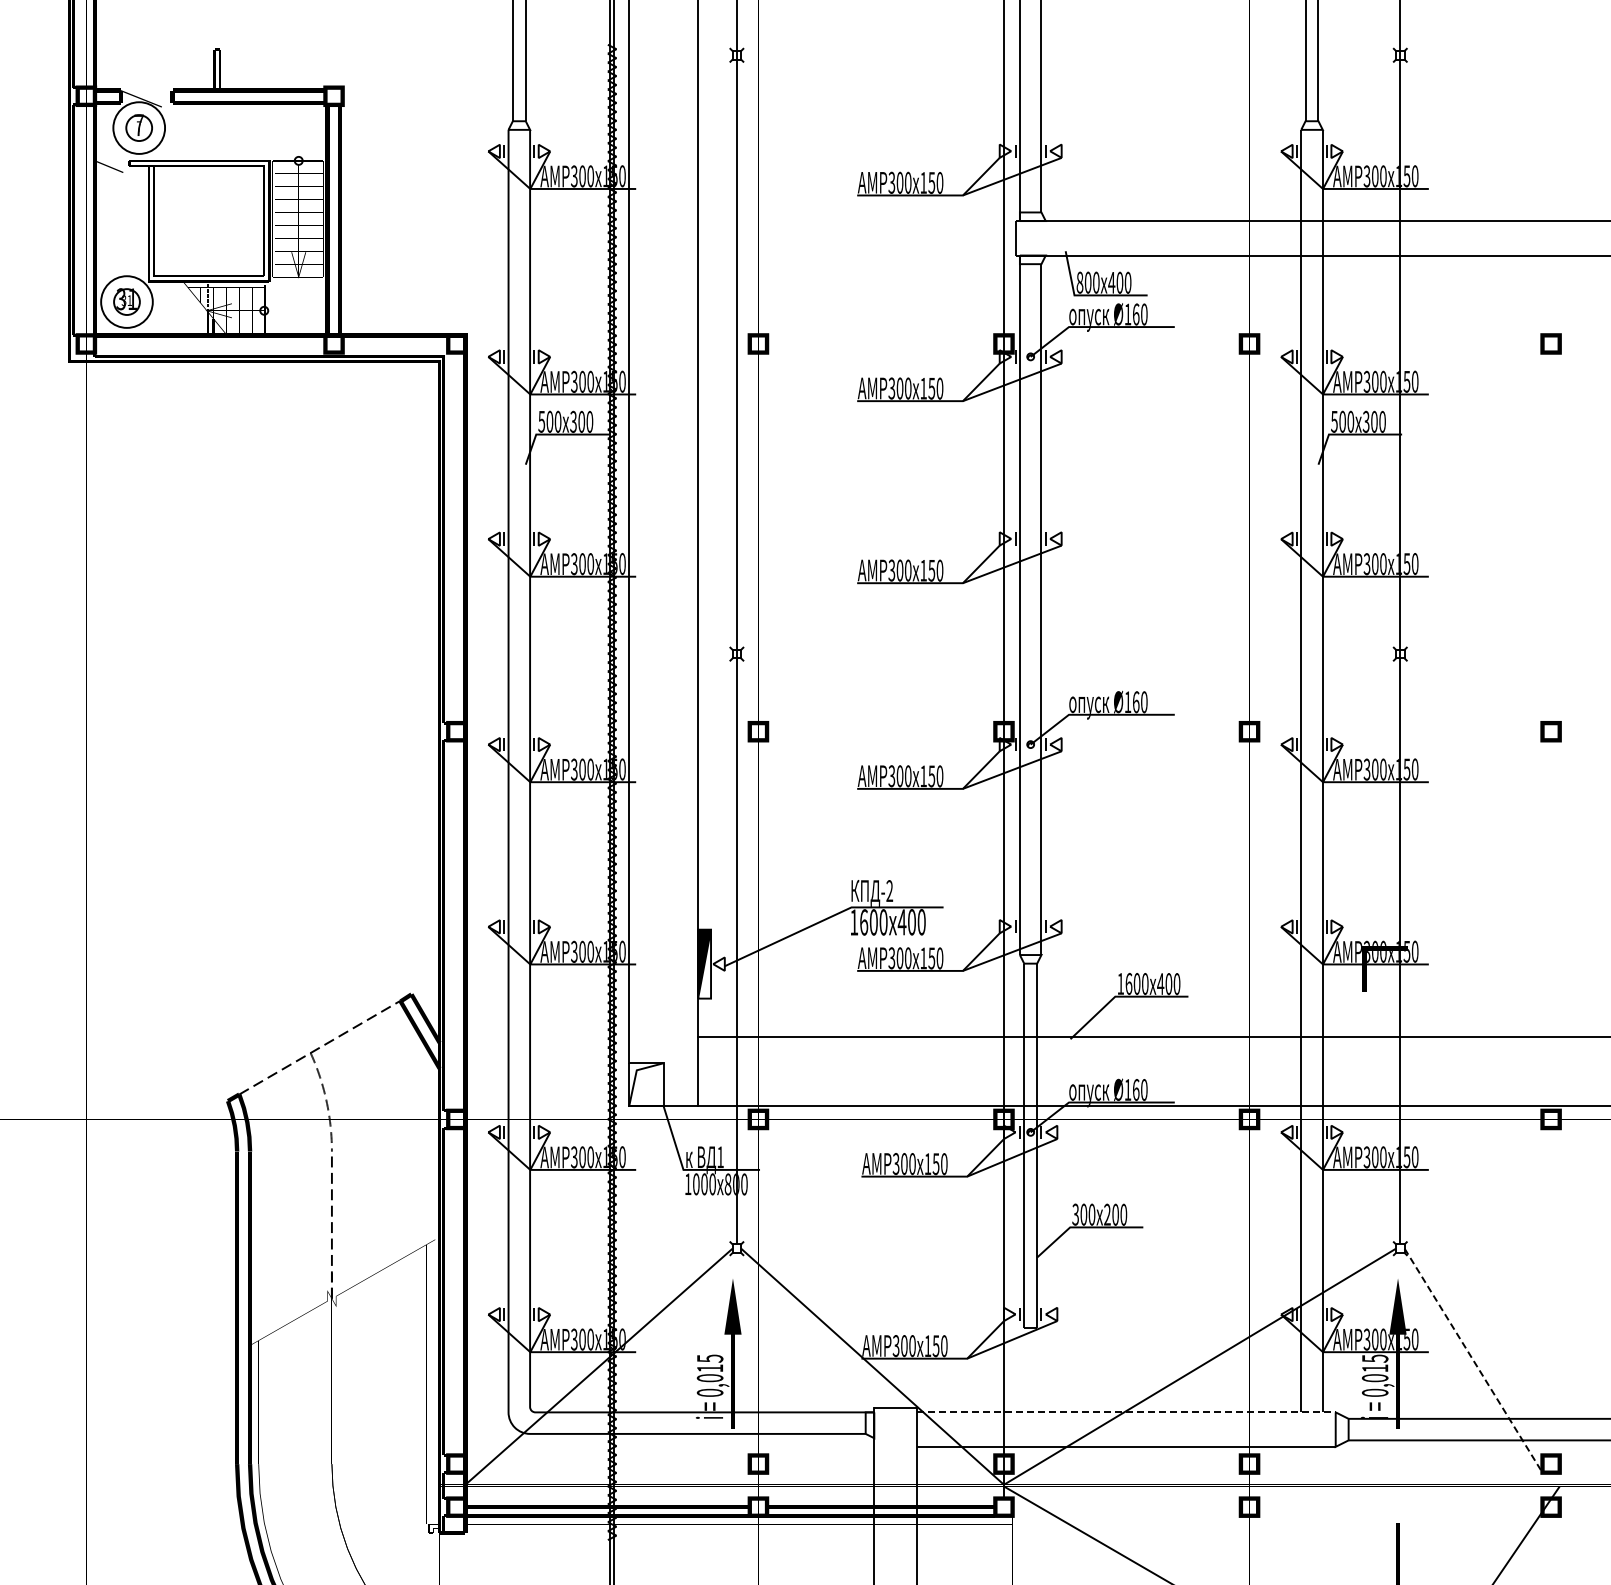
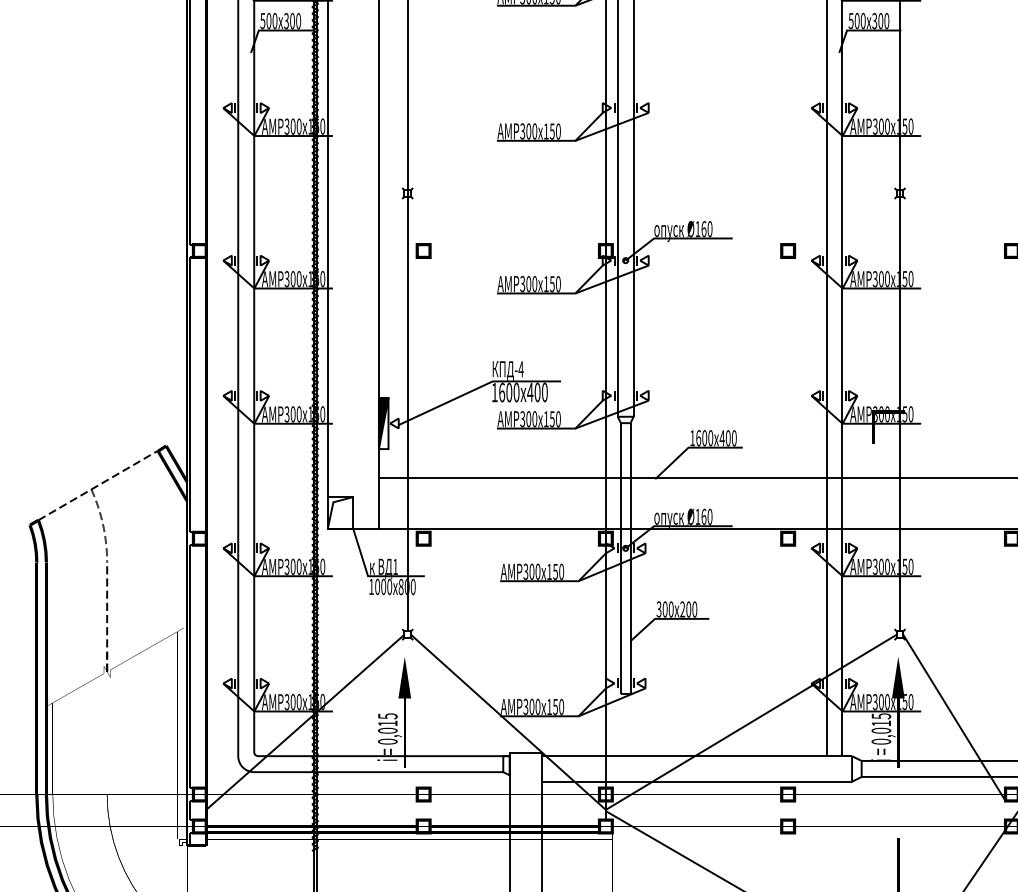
text: (889, 890) -> (520, 368), -2 -> -4
line: (1473, 1360) -> (954, 717), dashed -> solid
line: (1127, 1412) -> (697, 756), dashed -> solid

